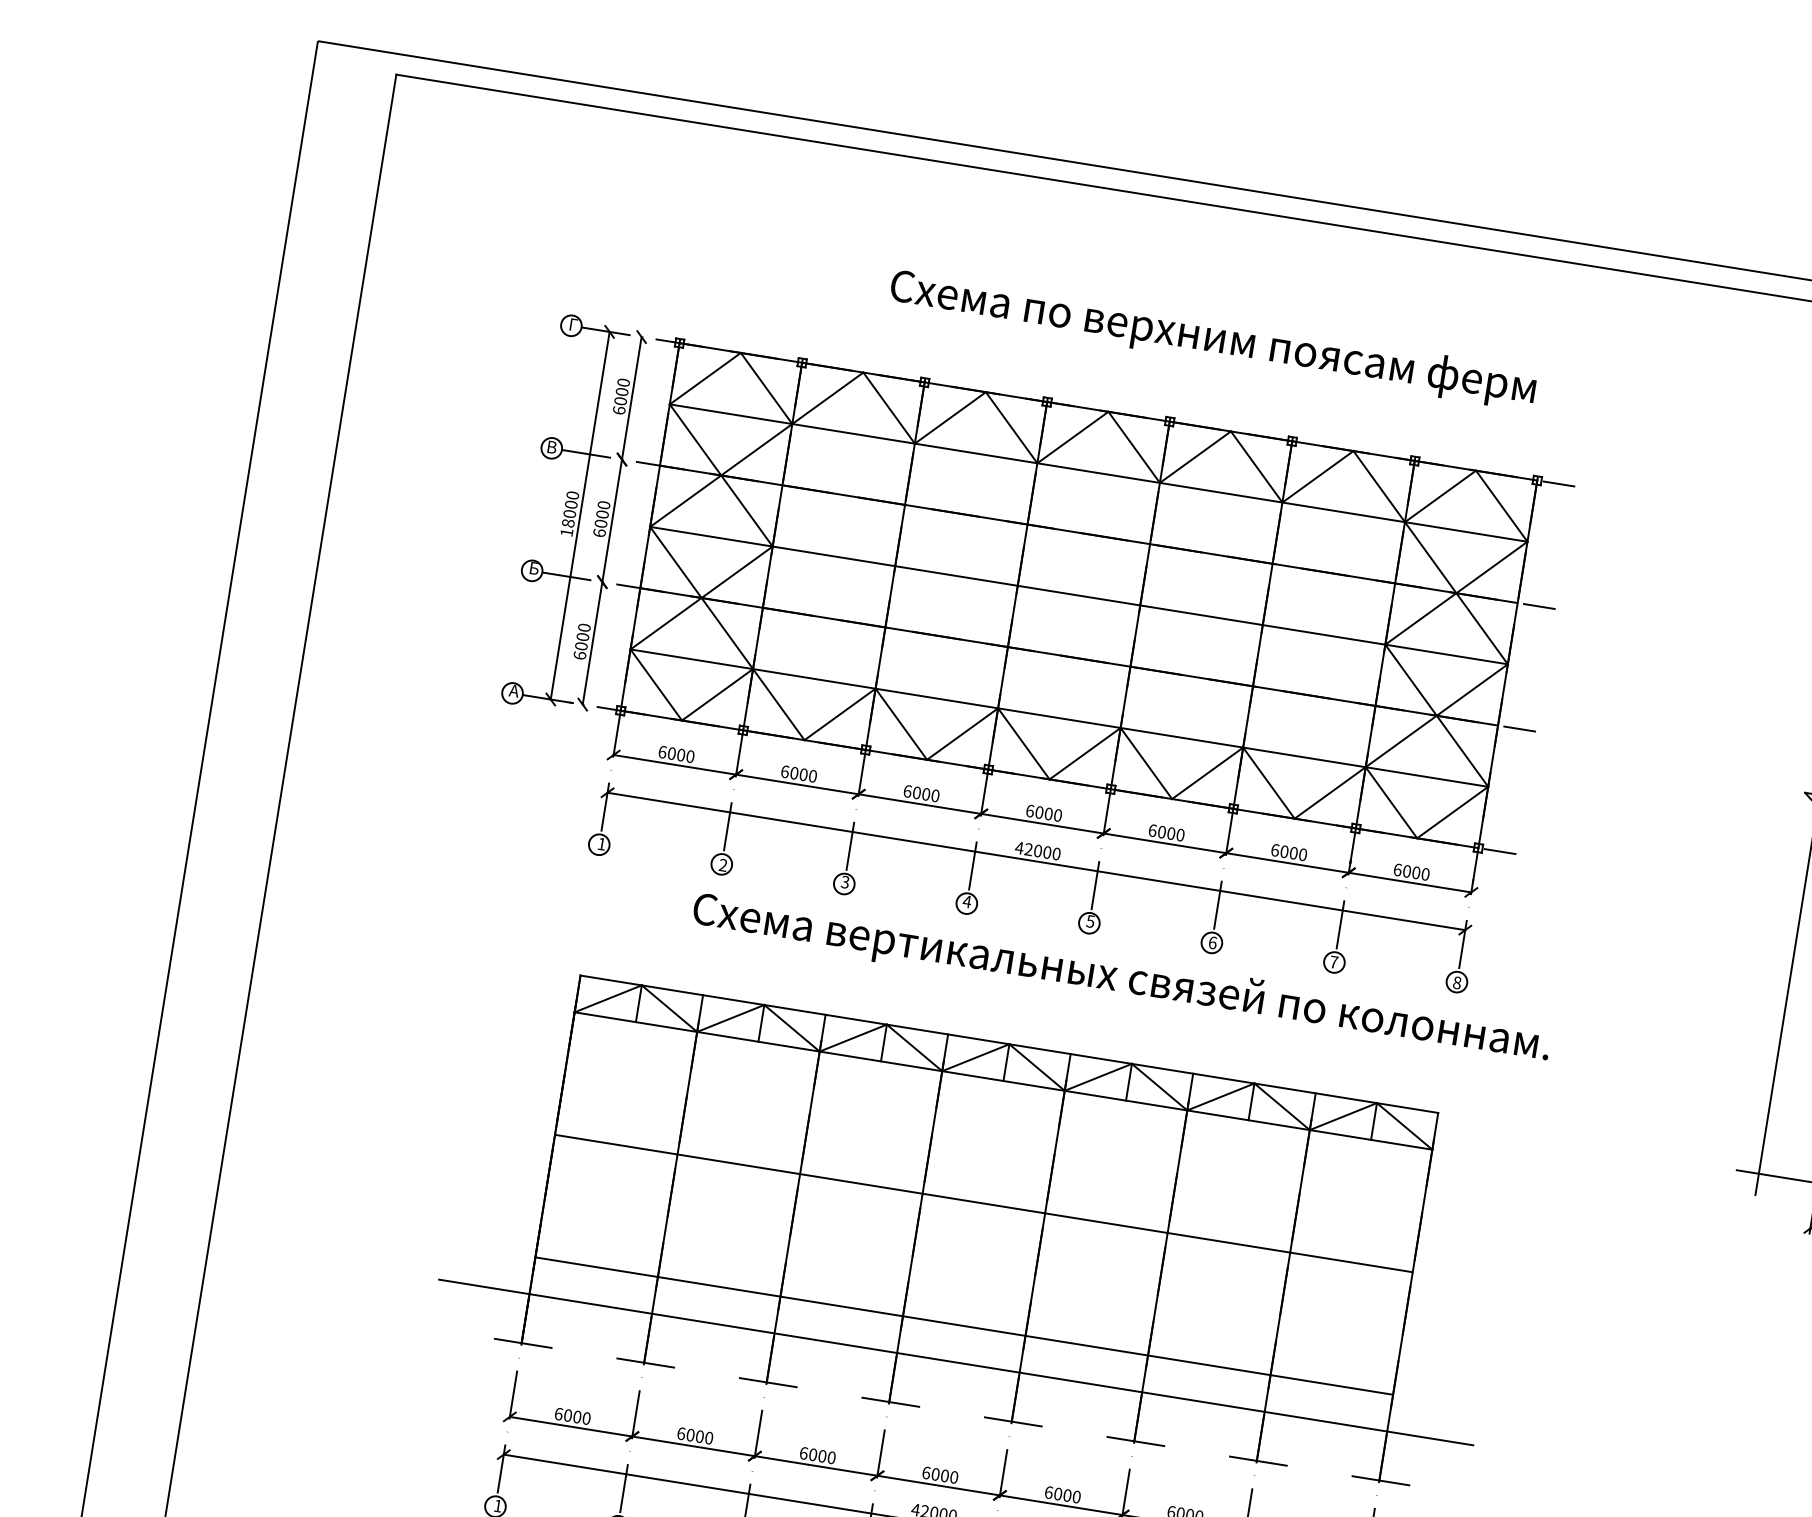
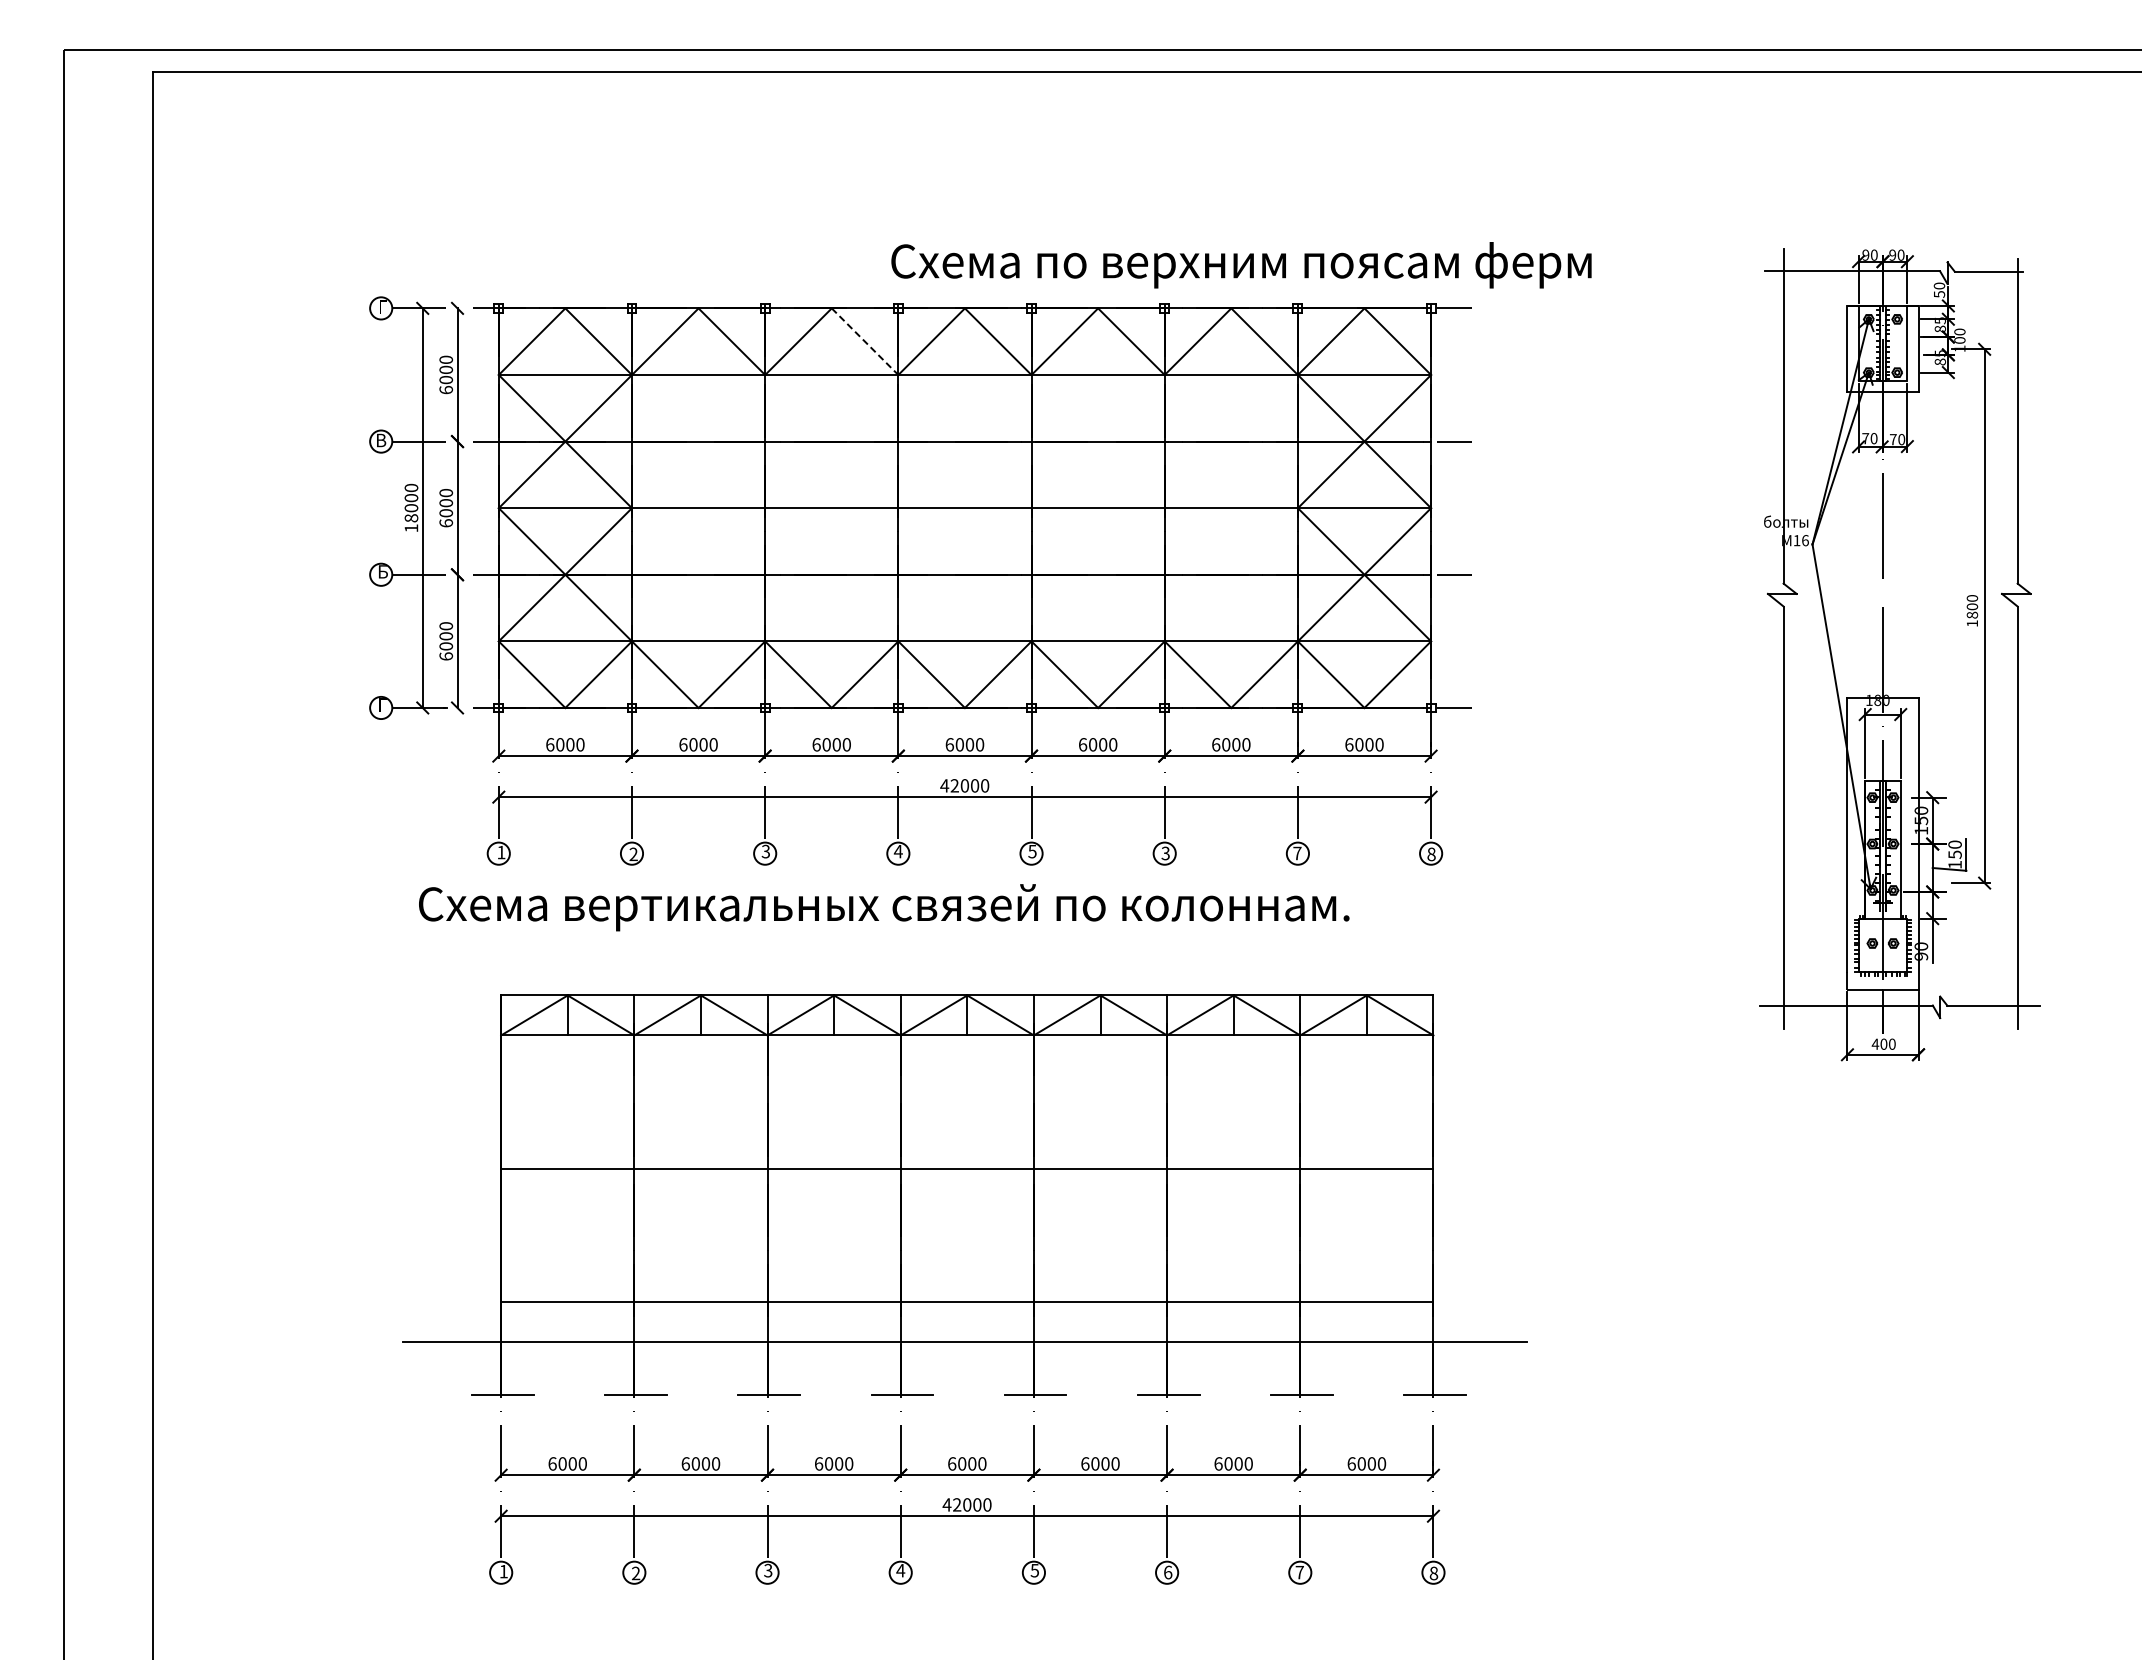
text: (1212, 339) -> (1241, 265), moved
line: (1011, 428) -> (865, 342), solid -> dashed
text: (514, 690) -> (382, 704), А -> Г
text: (1212, 942) -> (1165, 853), 6 -> 3
text: (1121, 979) -> (884, 907), moved

